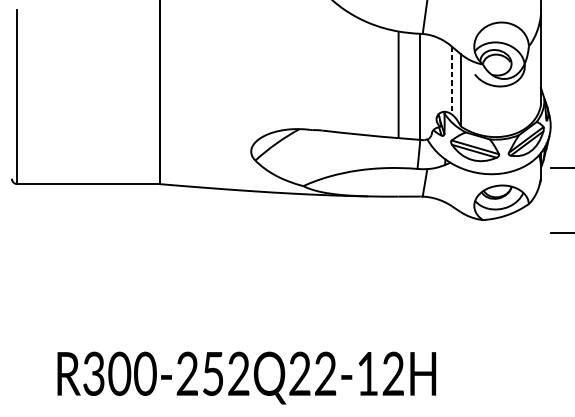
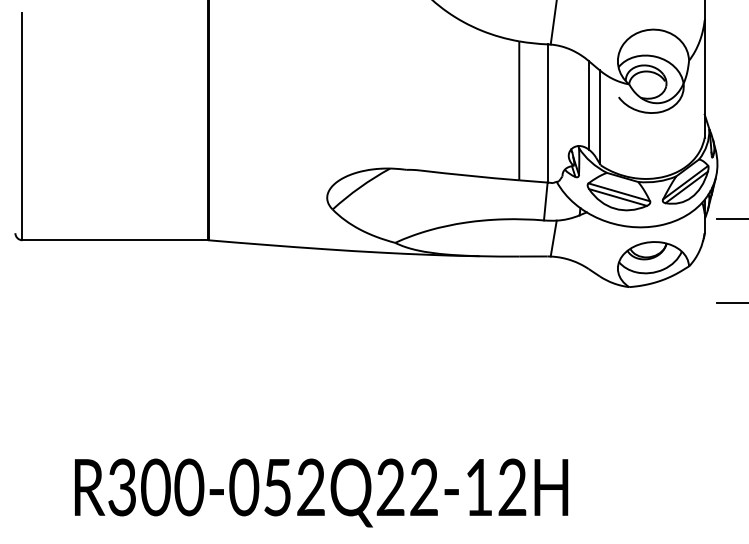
line: (451, 80) -> (588, 105), dashed -> solid
text: (187, 373) -> (244, 487), R300-252Q22-12H -> R300-052Q22-12H

